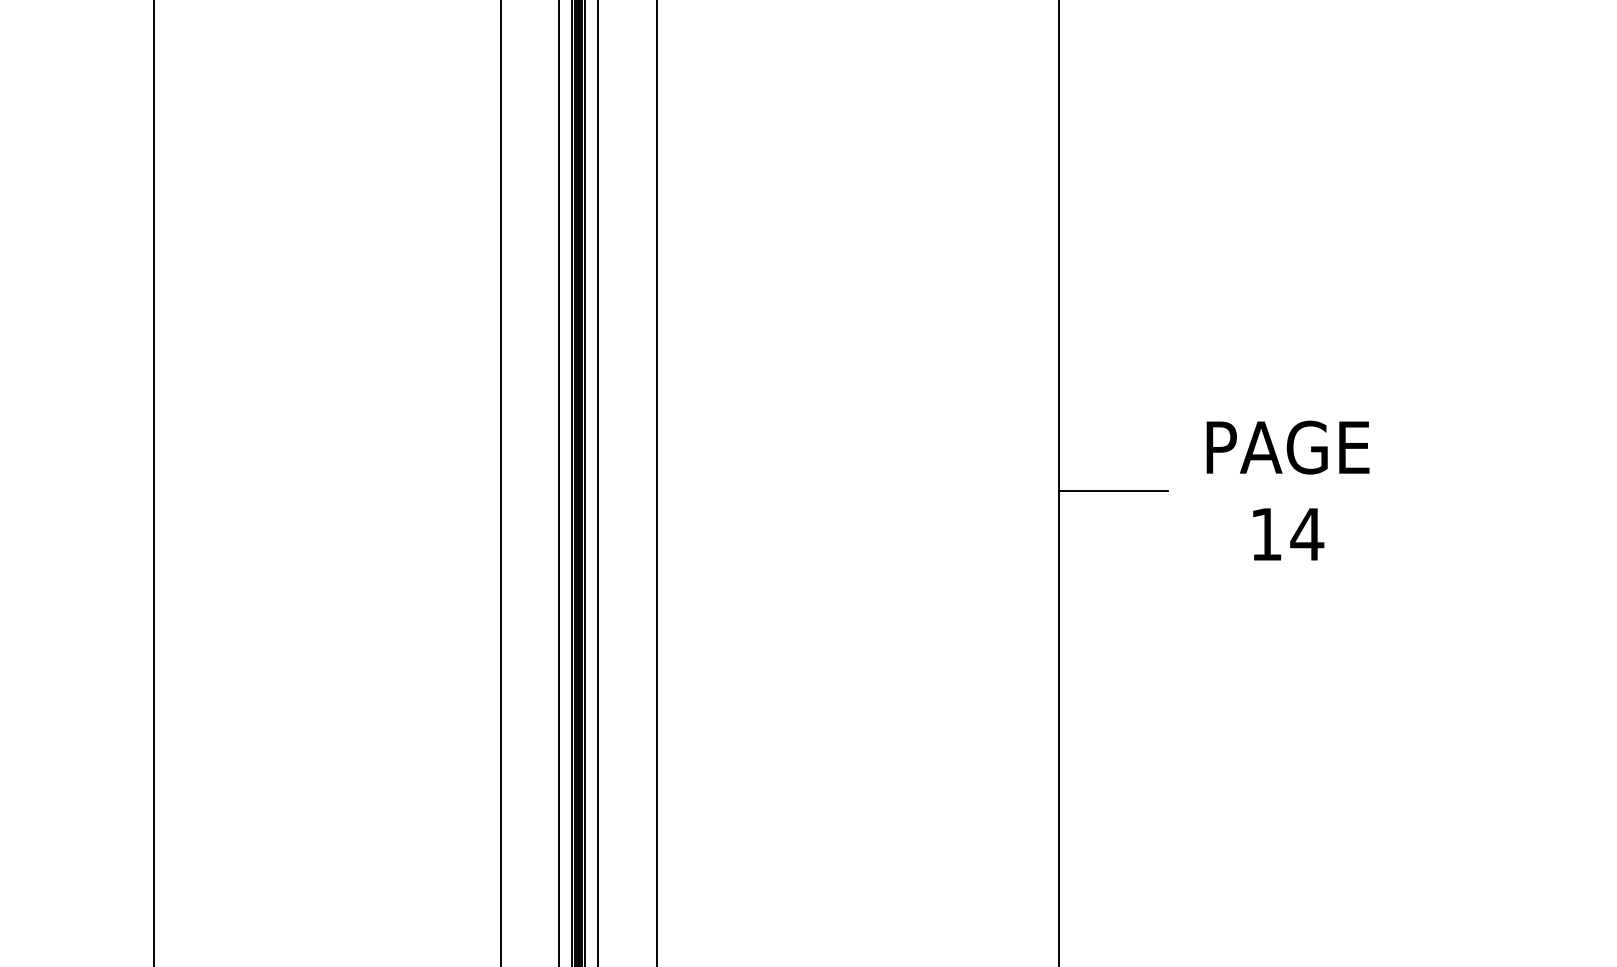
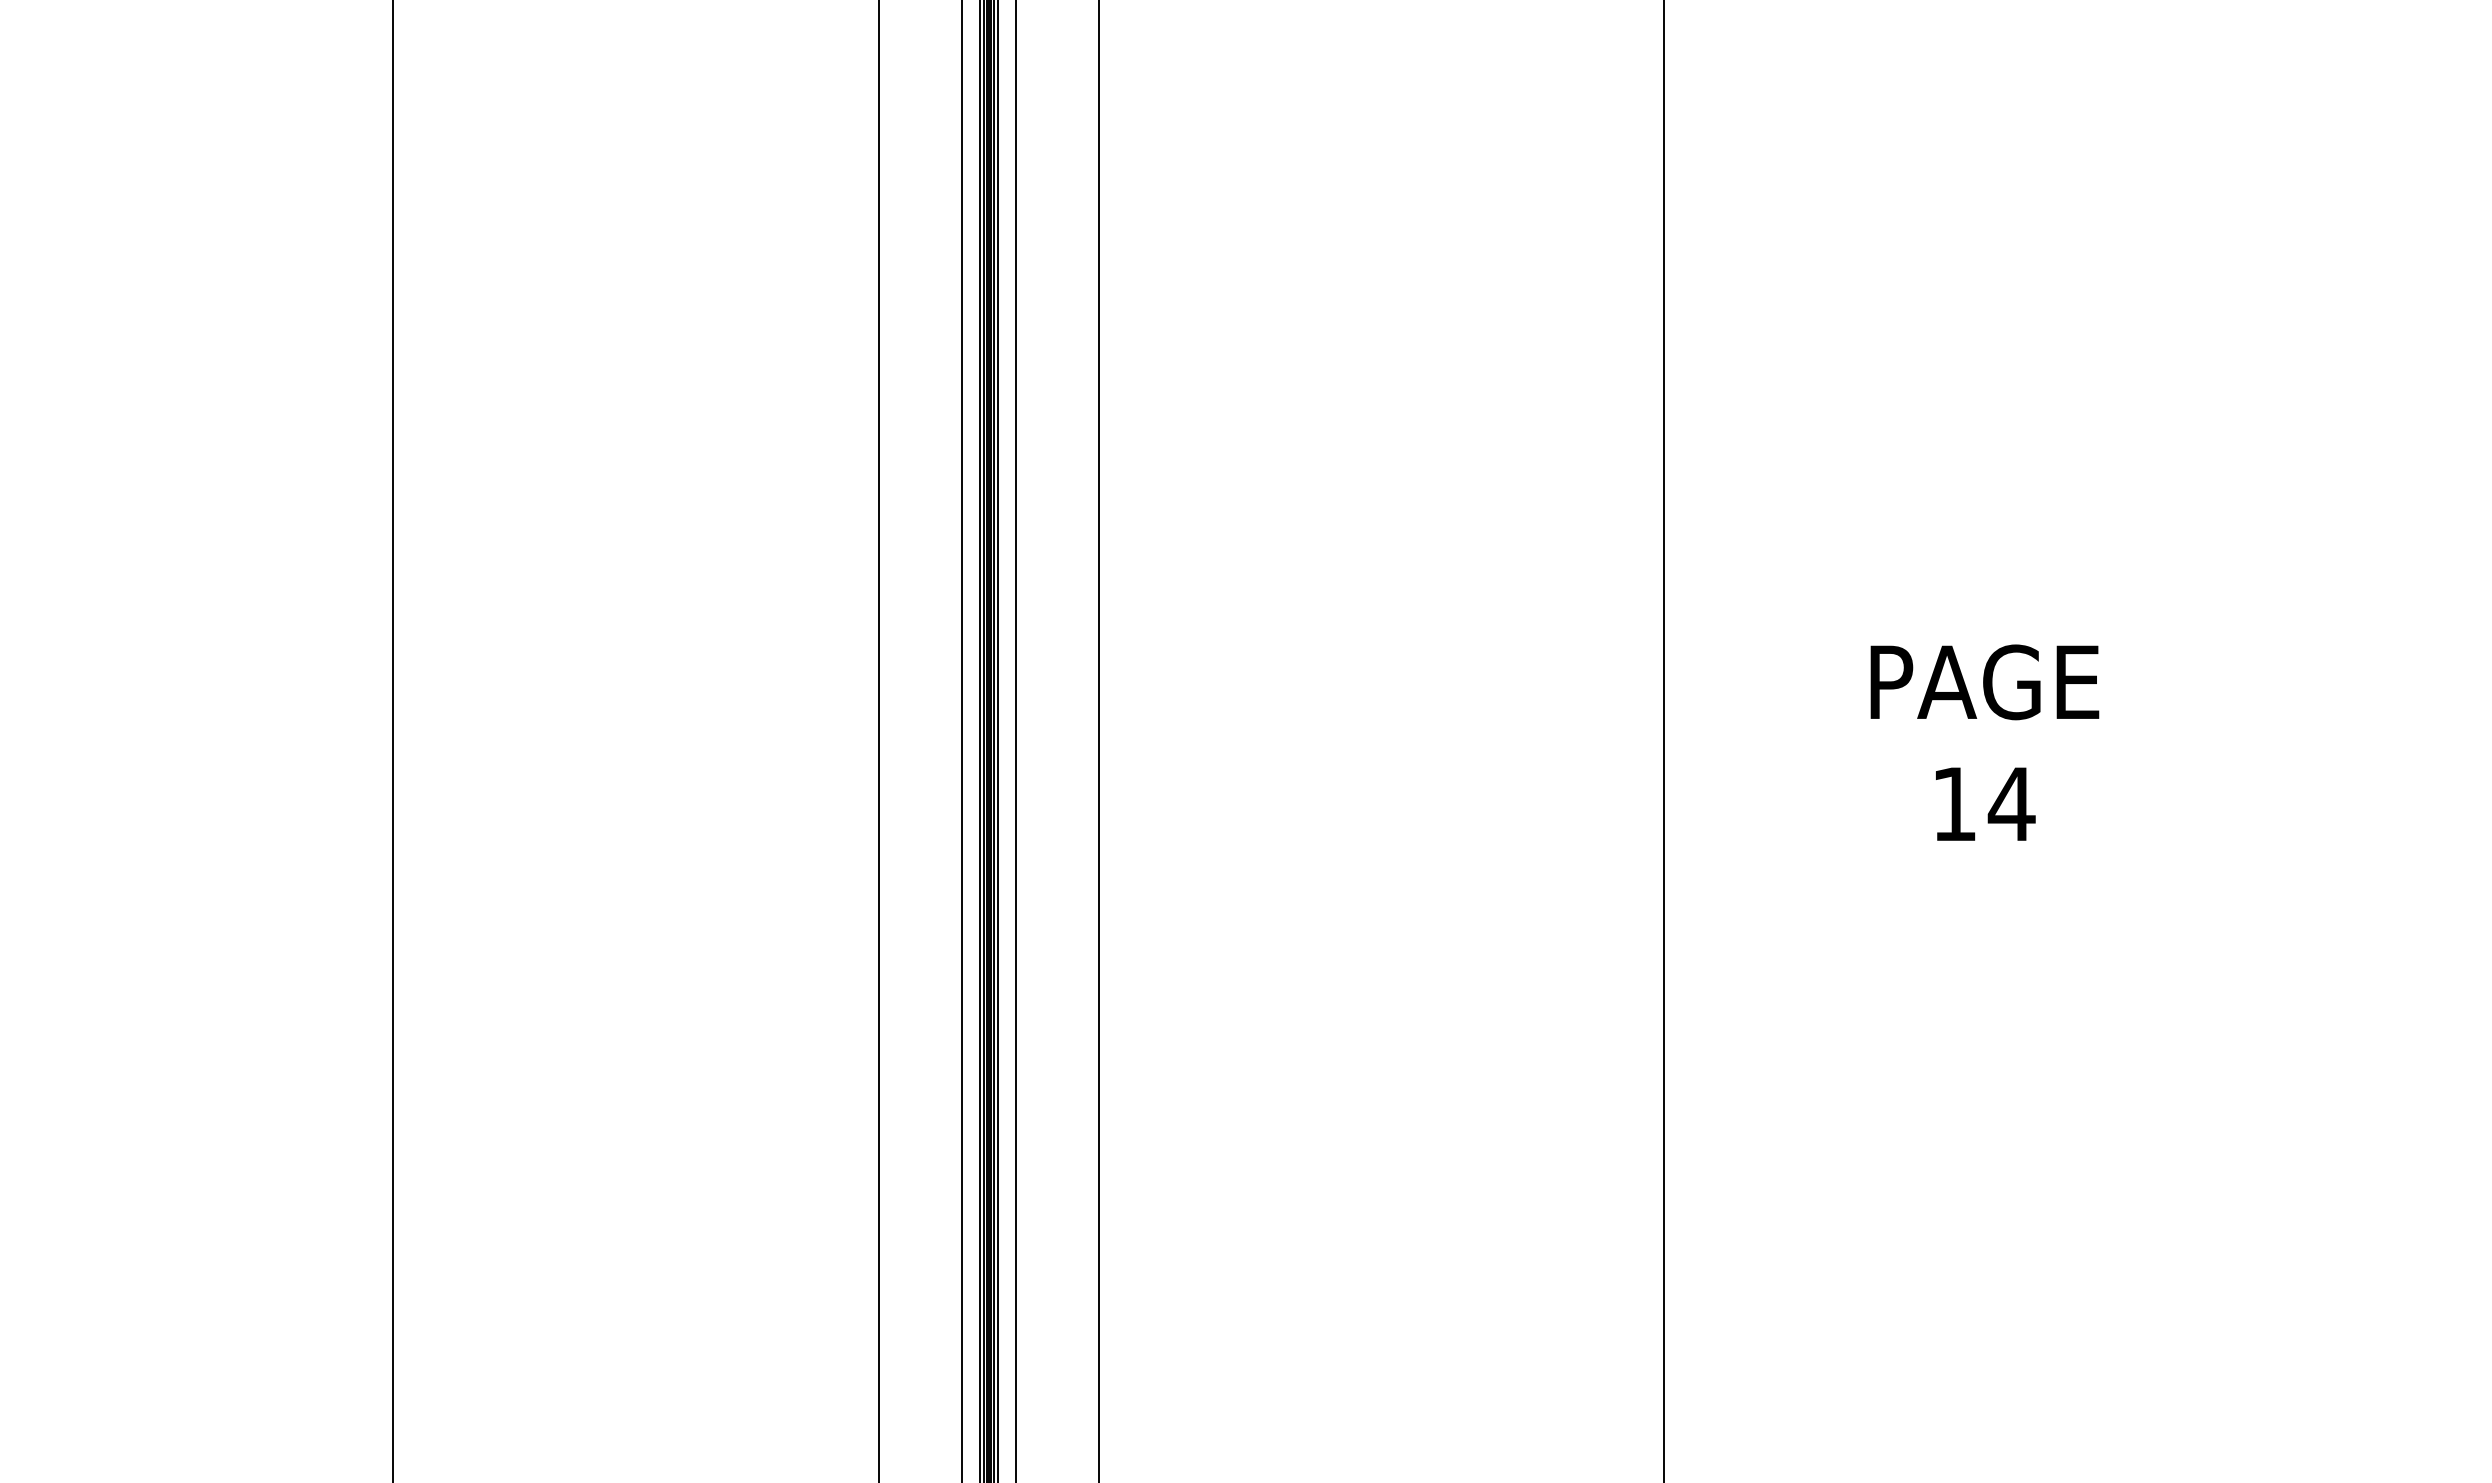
line: (1113, 491) -> (1739, 743), removed

